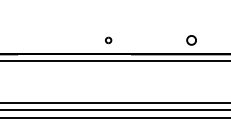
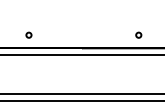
part: (108, 40) -> (28, 35), moved
circle: (191, 40) -> (138, 35), size x0.62

